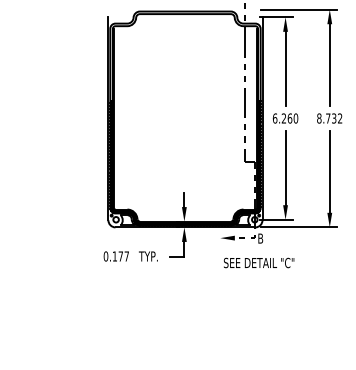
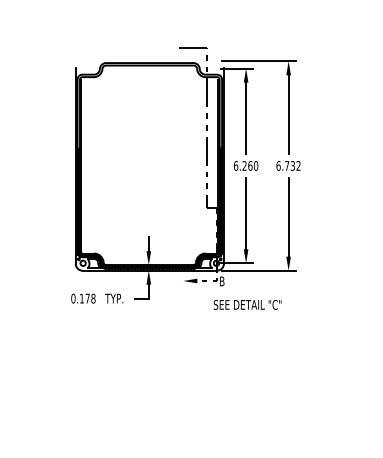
text: (319, 118) -> (278, 165), 8.732 -> 6.732
text: (126, 256) -> (93, 298), 0.177 -> 0.178
text: (258, 262) -> (247, 304), moved

